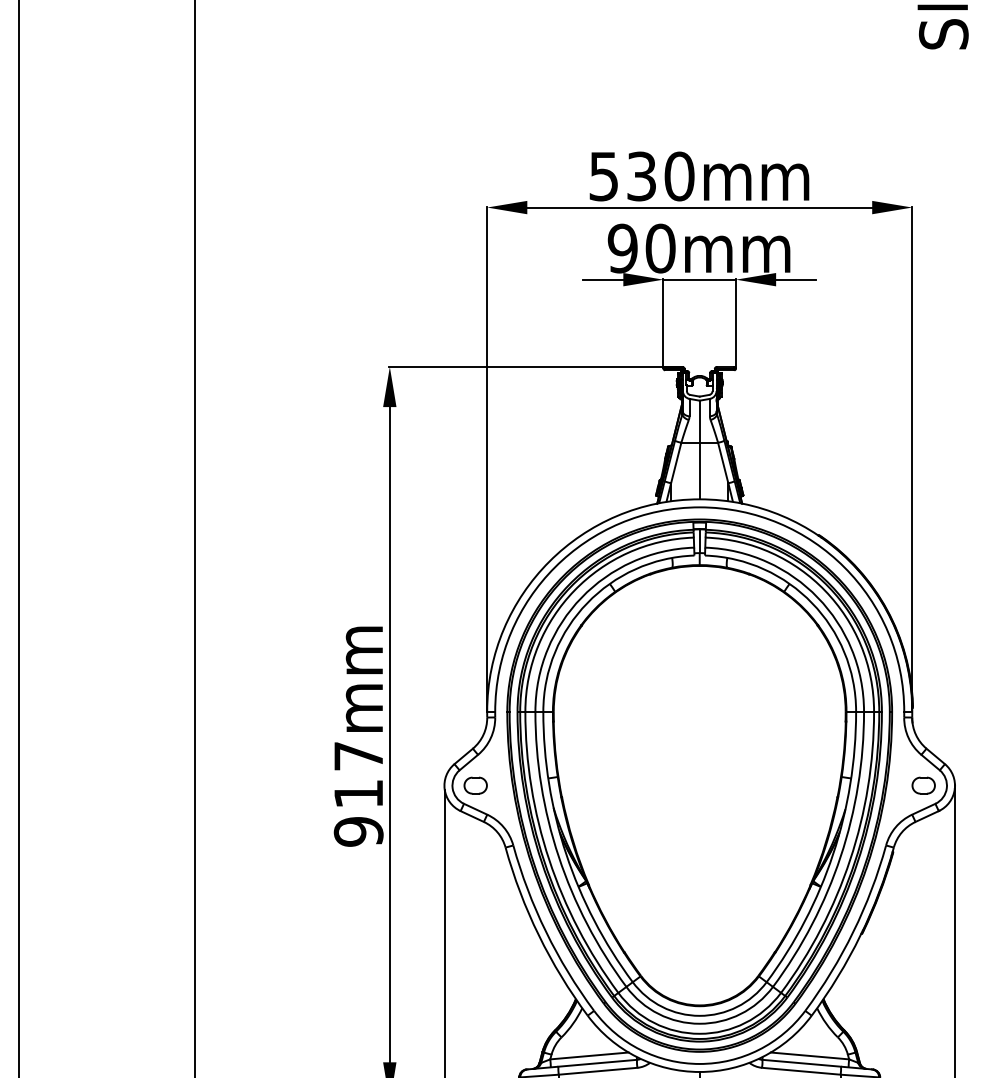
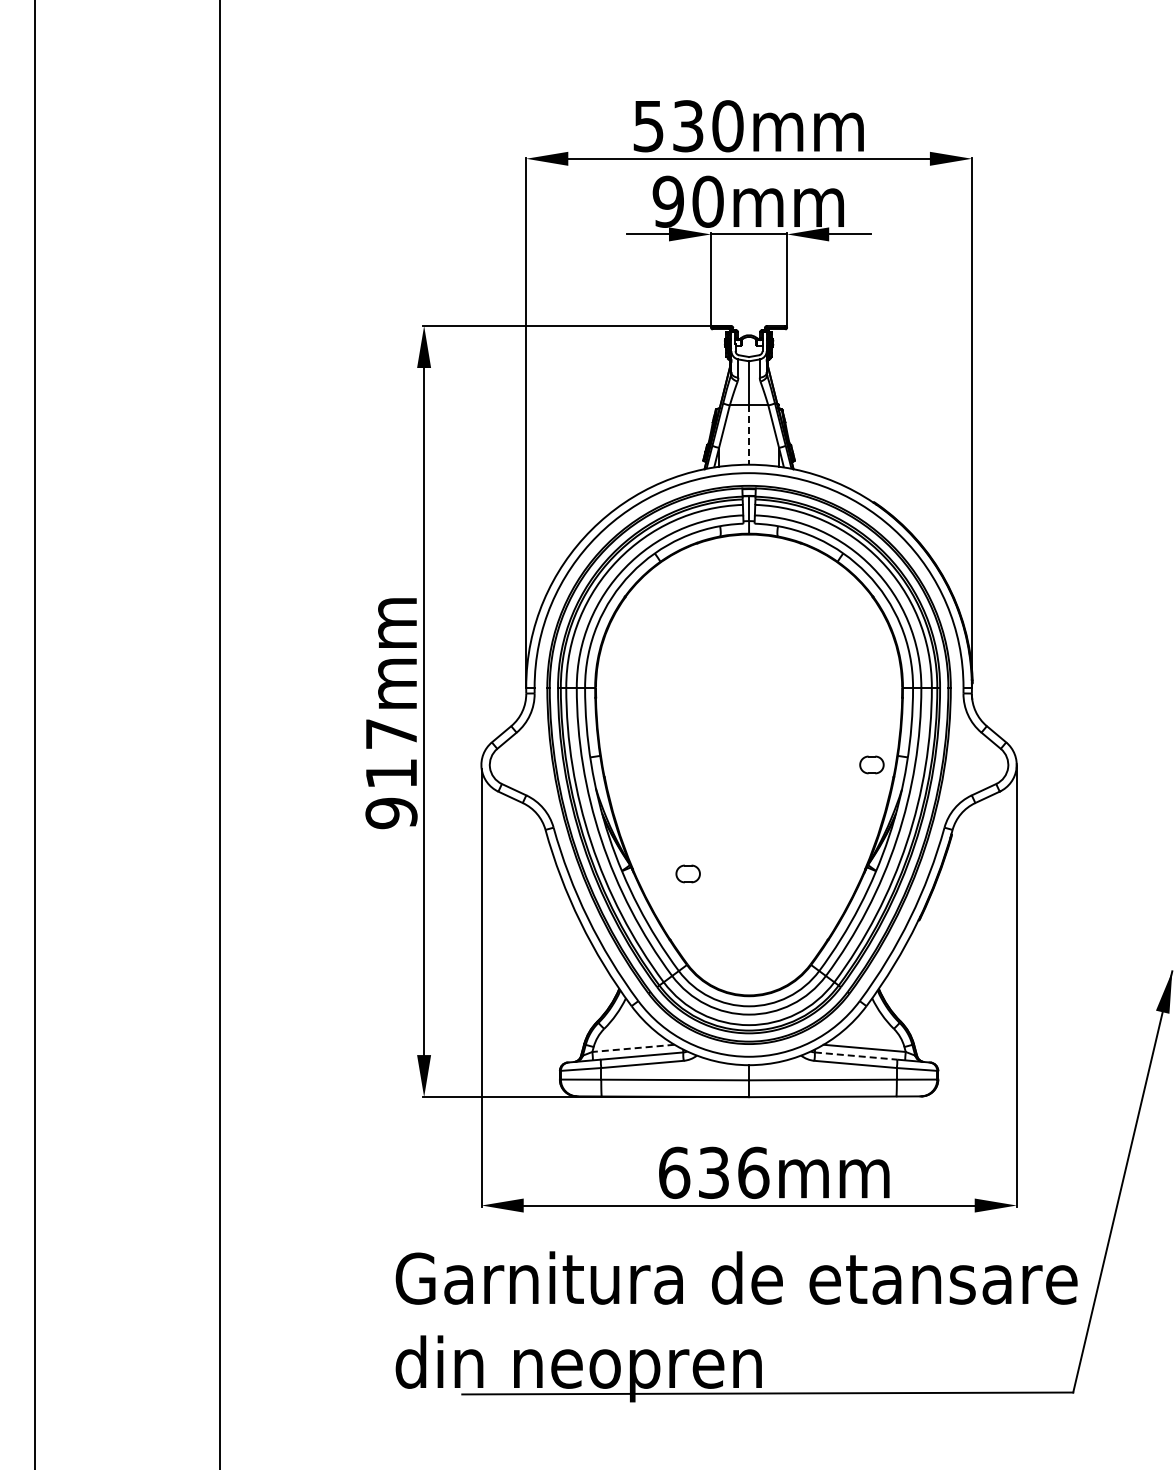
line: (700, 471) -> (749, 435), solid -> dashed
part: (475, 785) -> (687, 873), moved
part: (923, 785) -> (871, 764), moved
line: (588, 1056) -> (632, 1048), solid -> dashed
line: (802, 1063) -> (856, 1056), solid -> dashed

